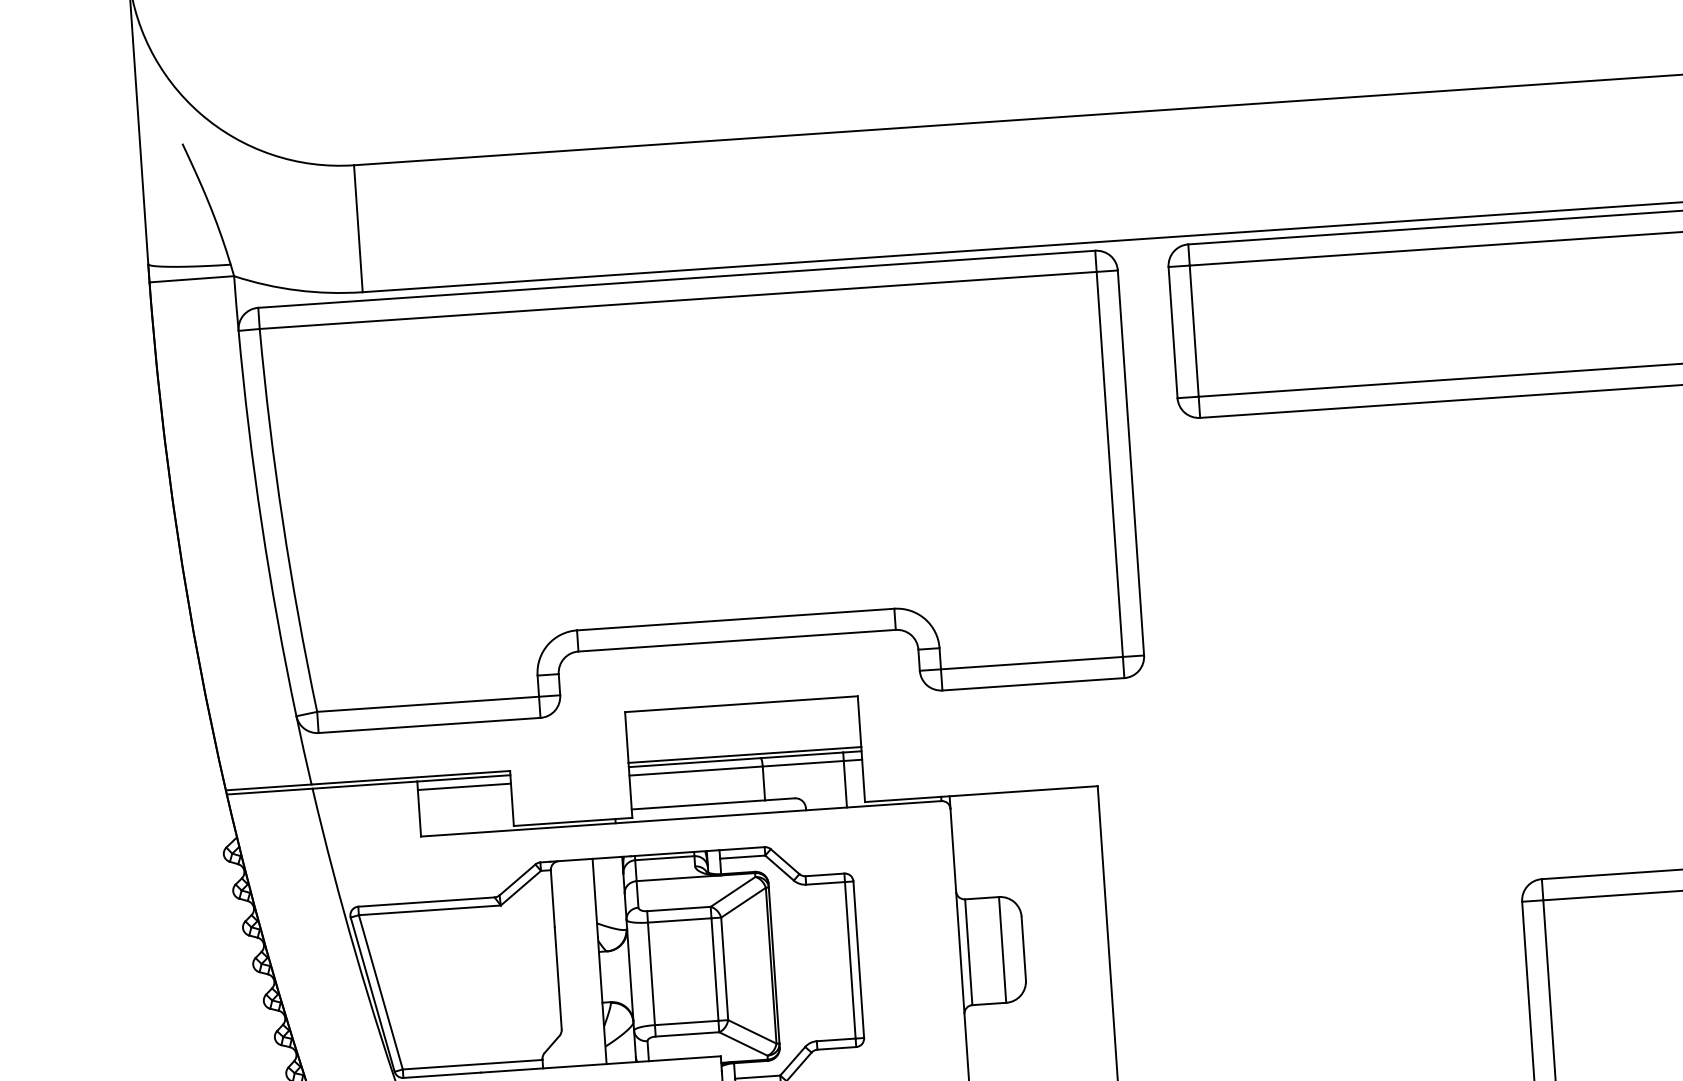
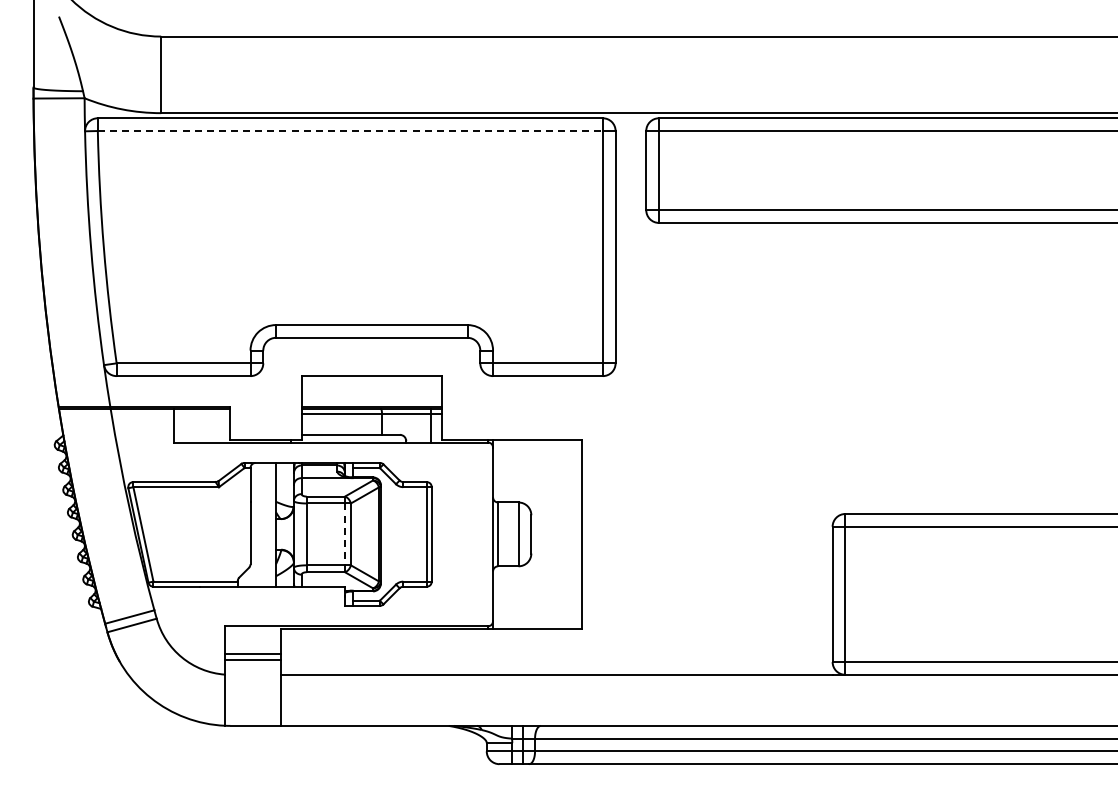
line: (678, 301) -> (350, 131), solid -> dashed
line: (463, 787) -> (201, 414), removed
line: (715, 969) -> (345, 534), solid -> dashed

